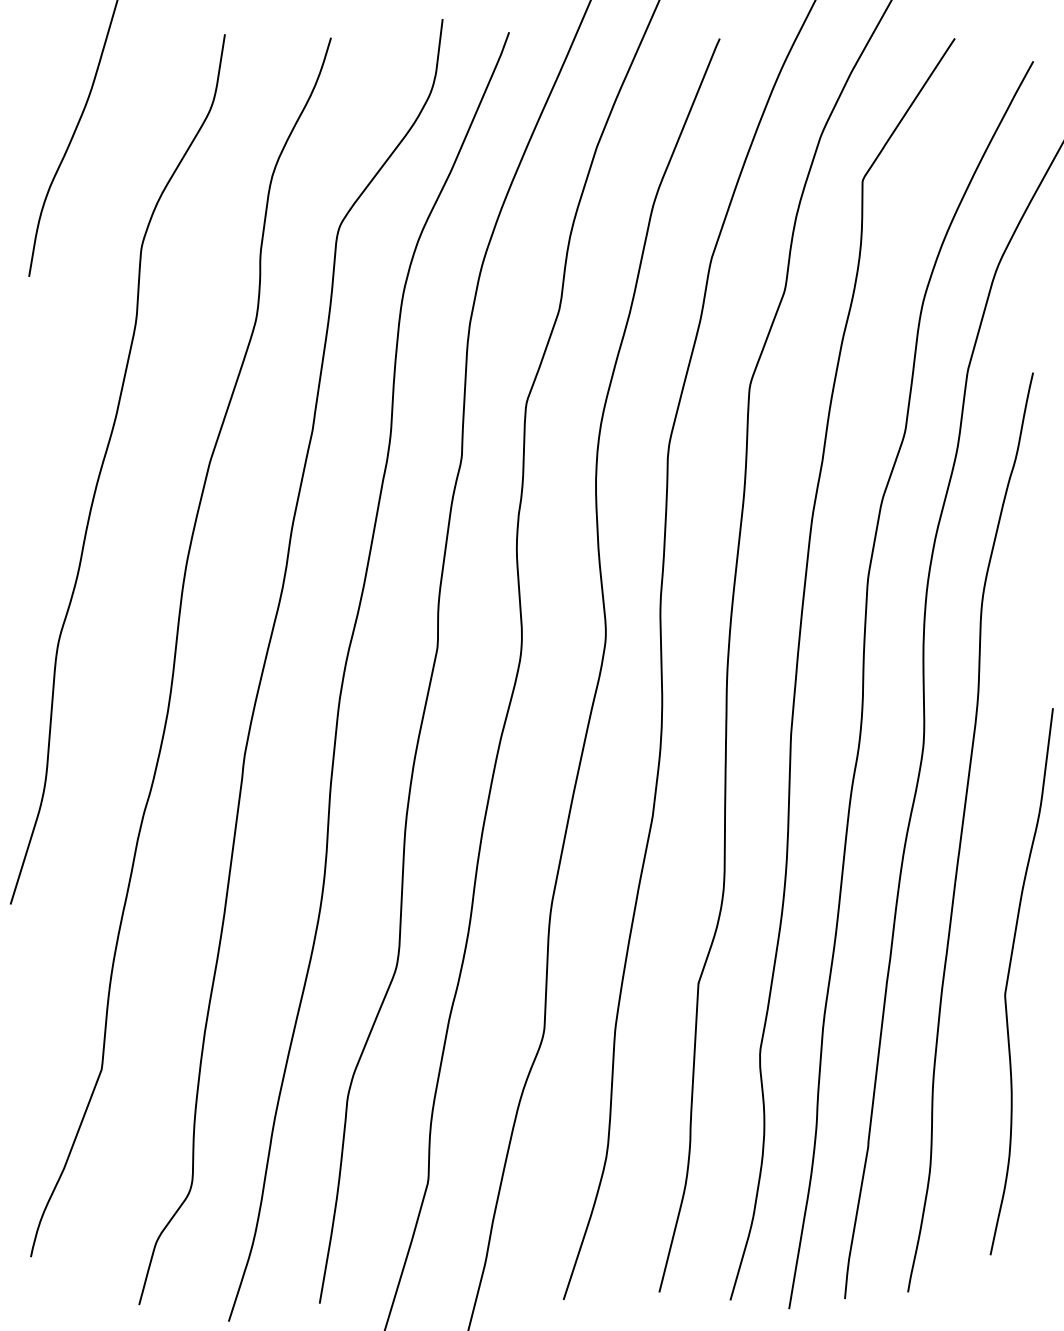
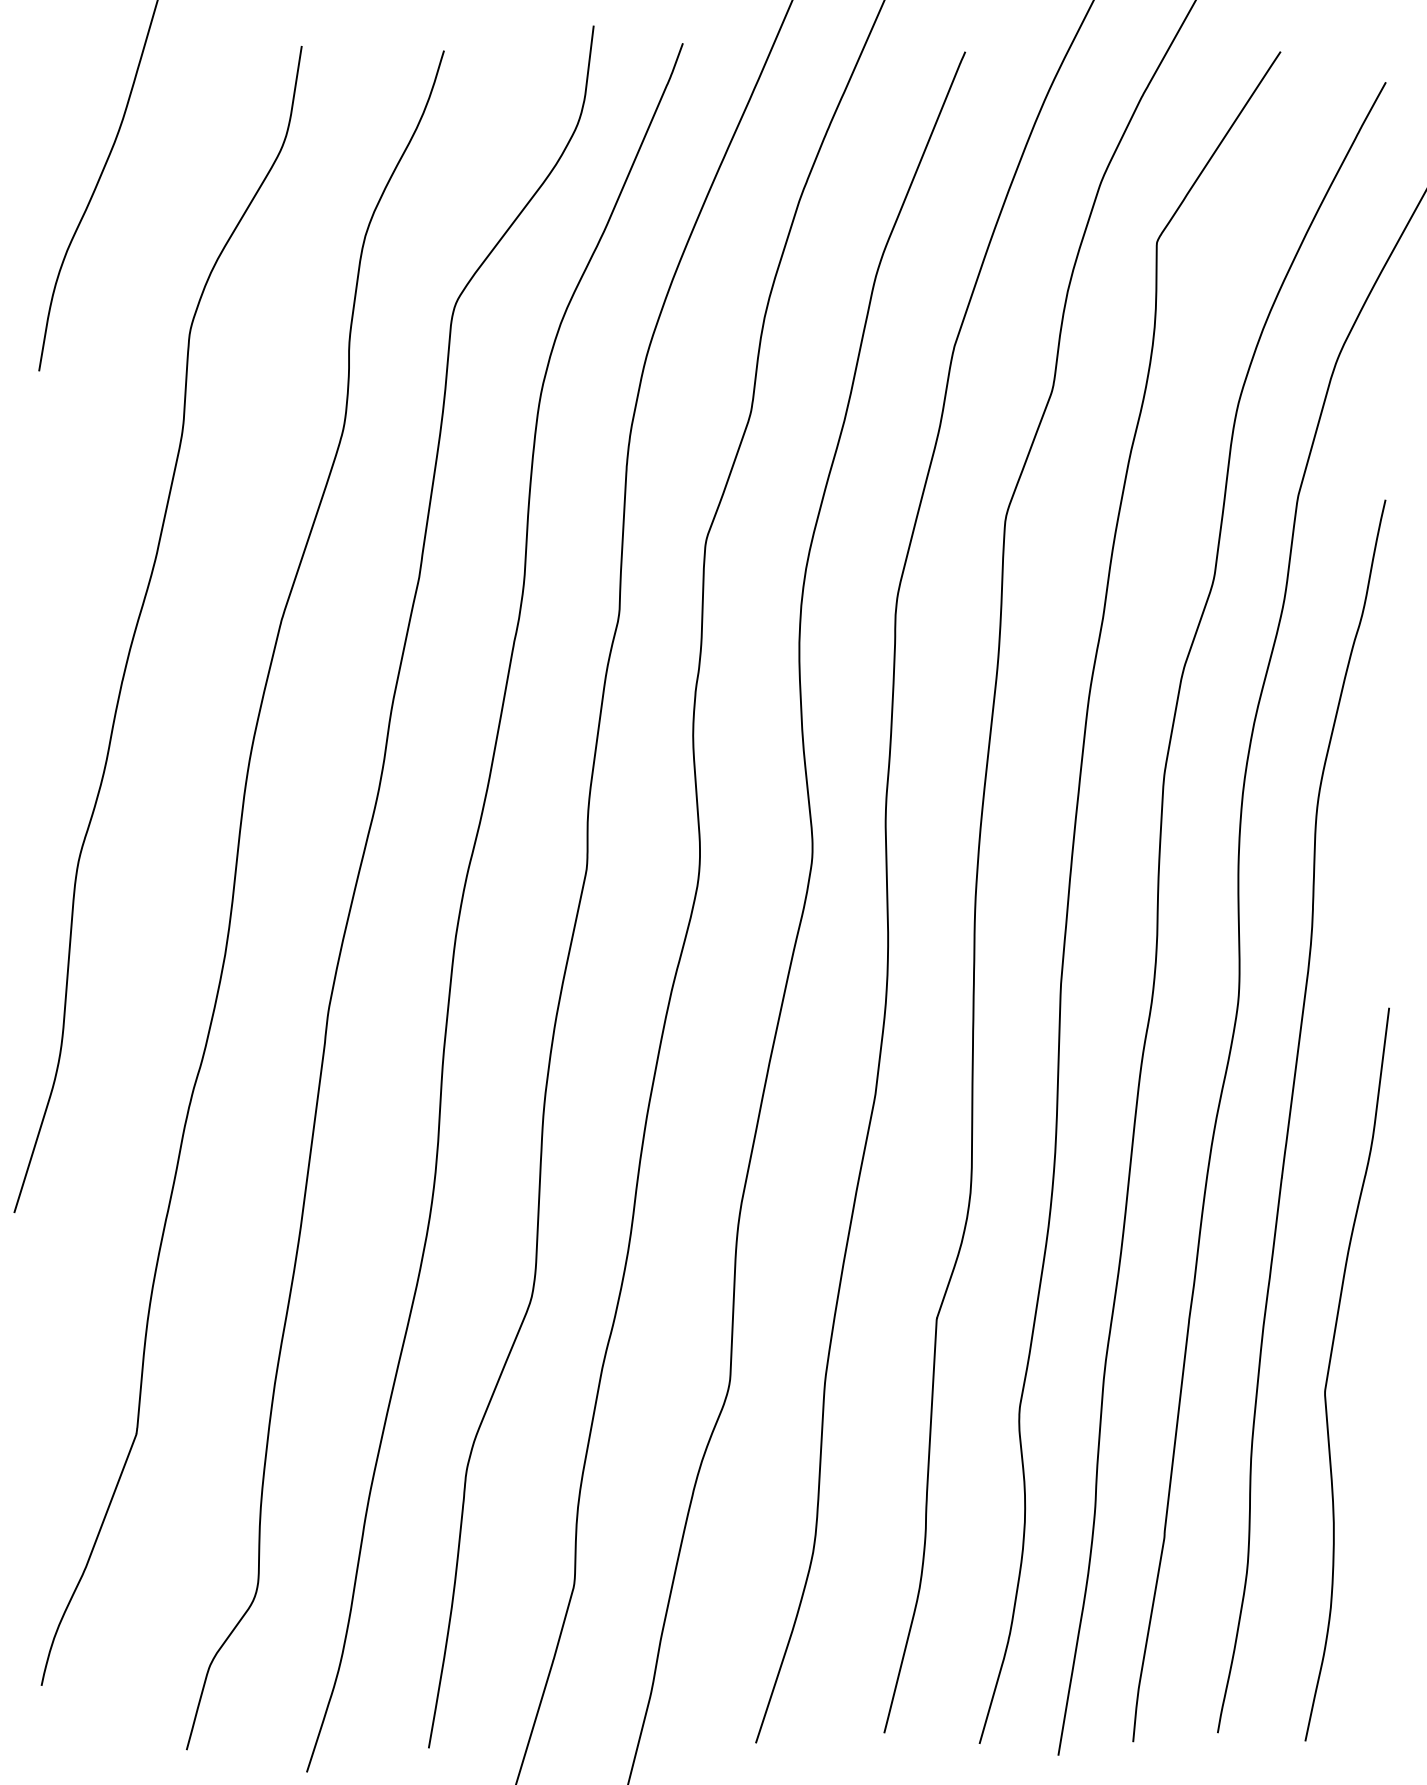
curve: (1008, 979) -> (1329, 1371), moved

